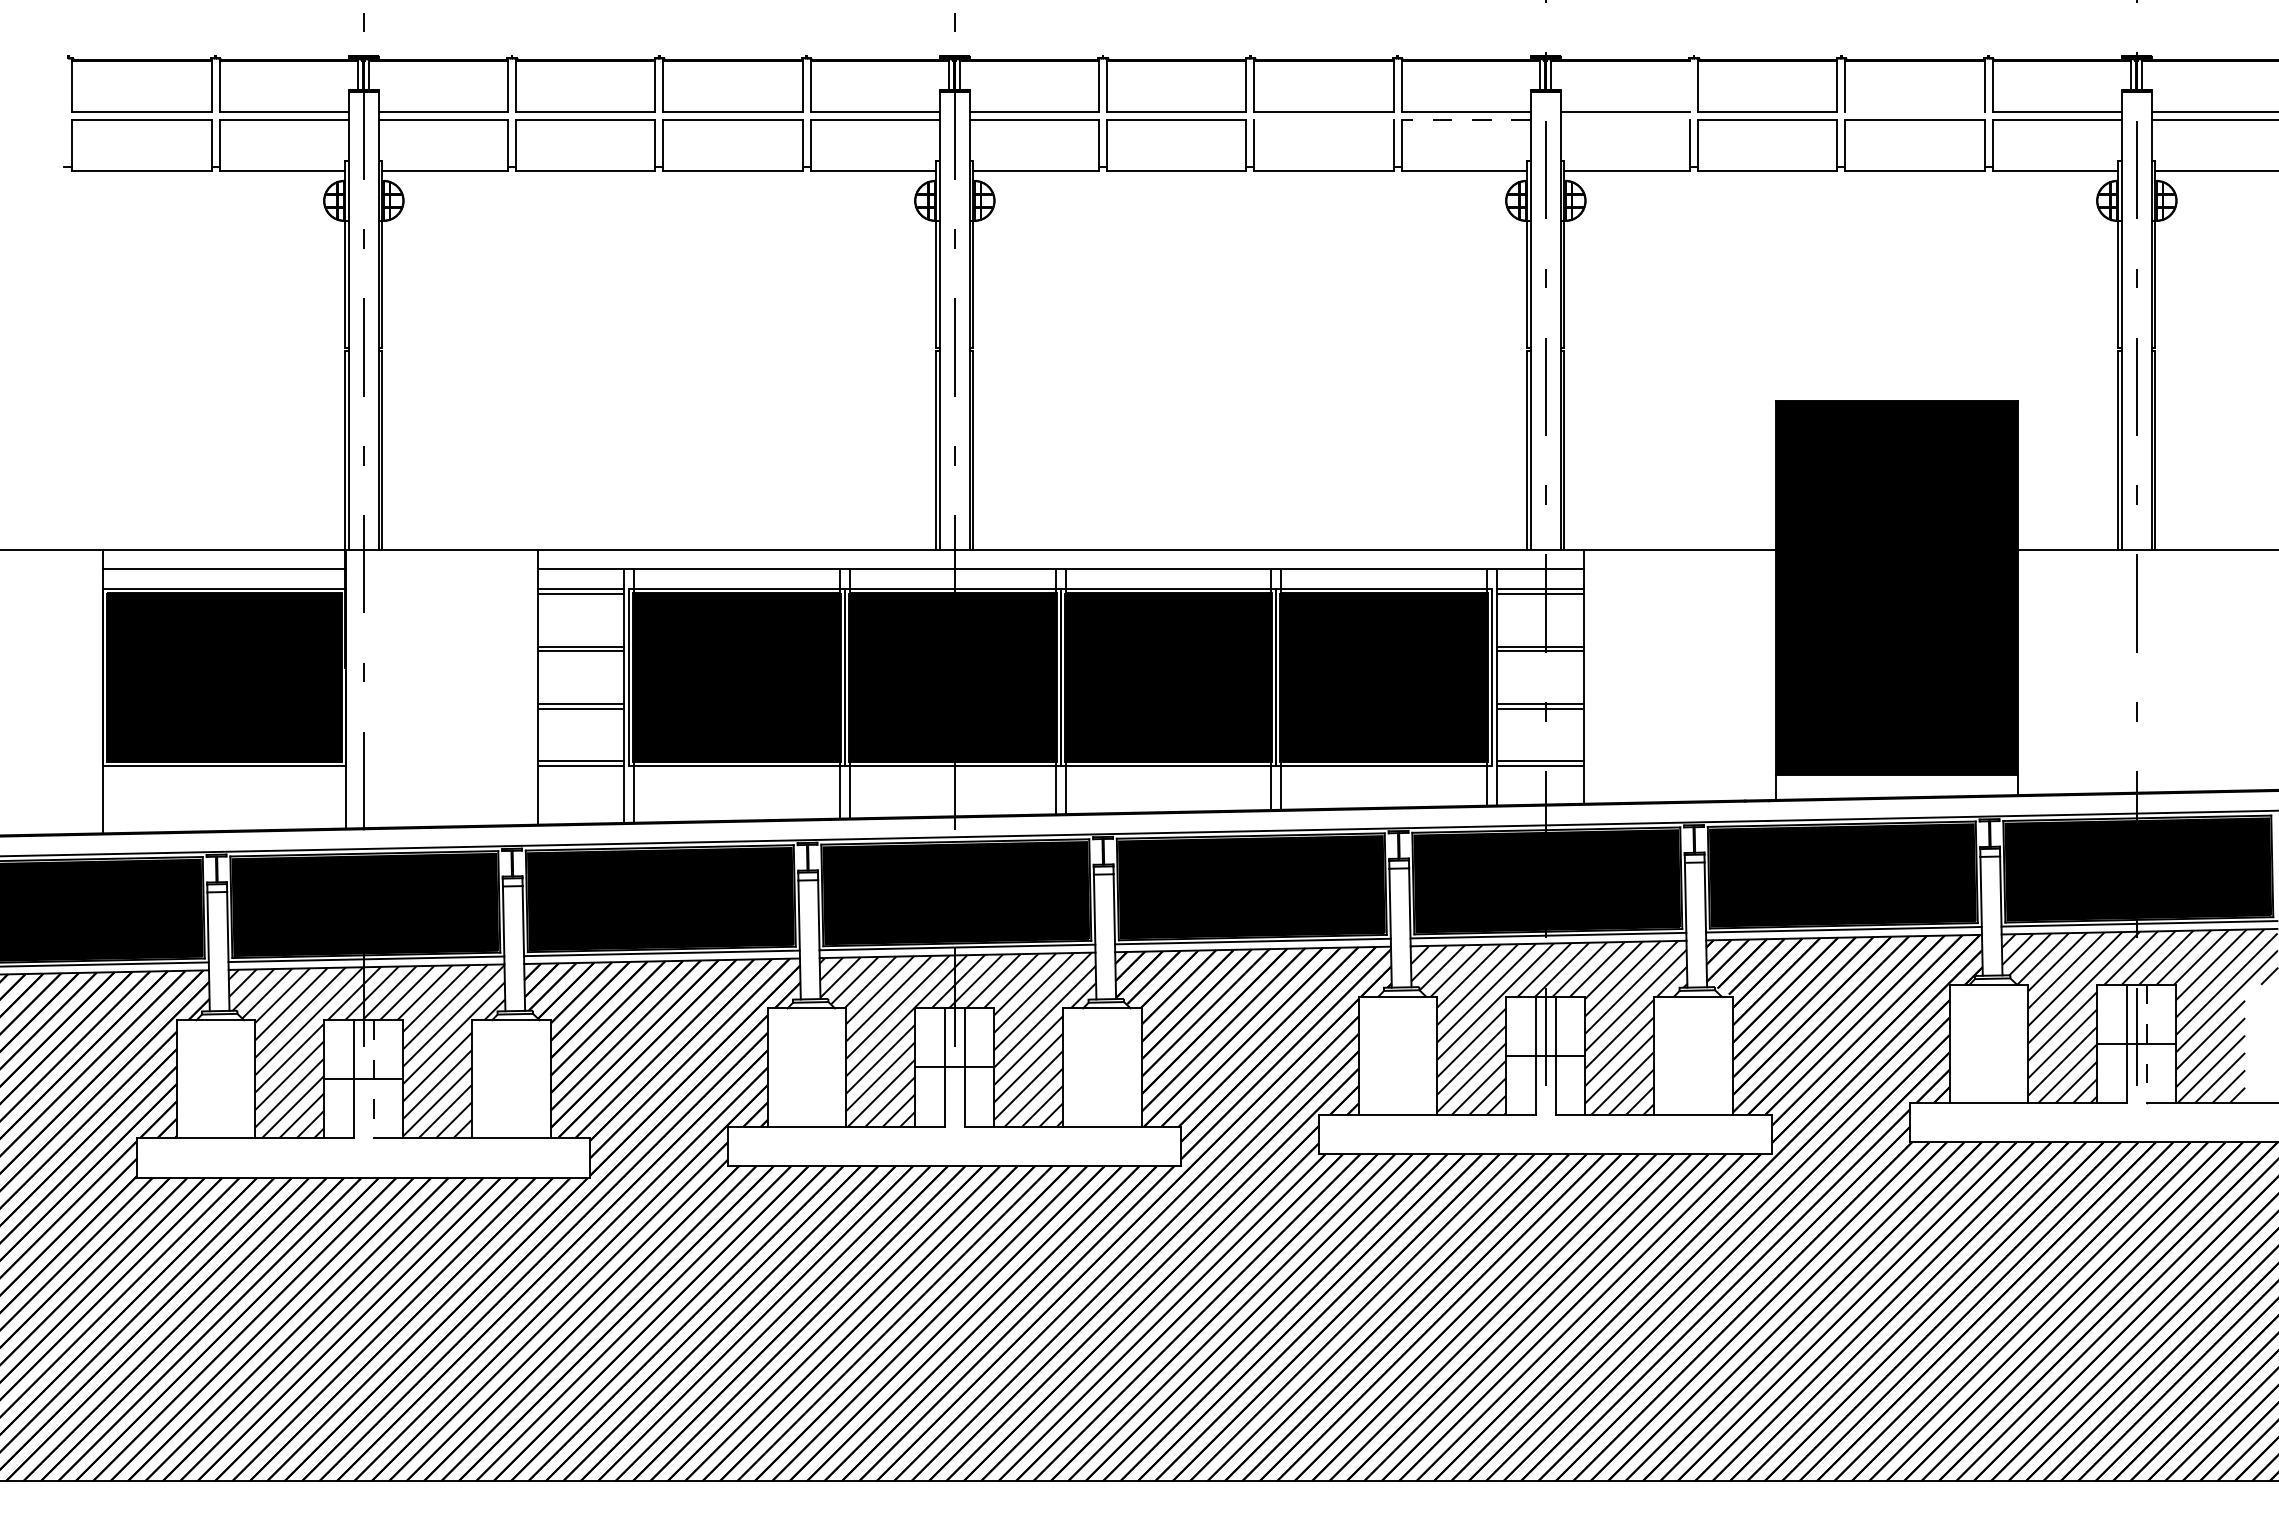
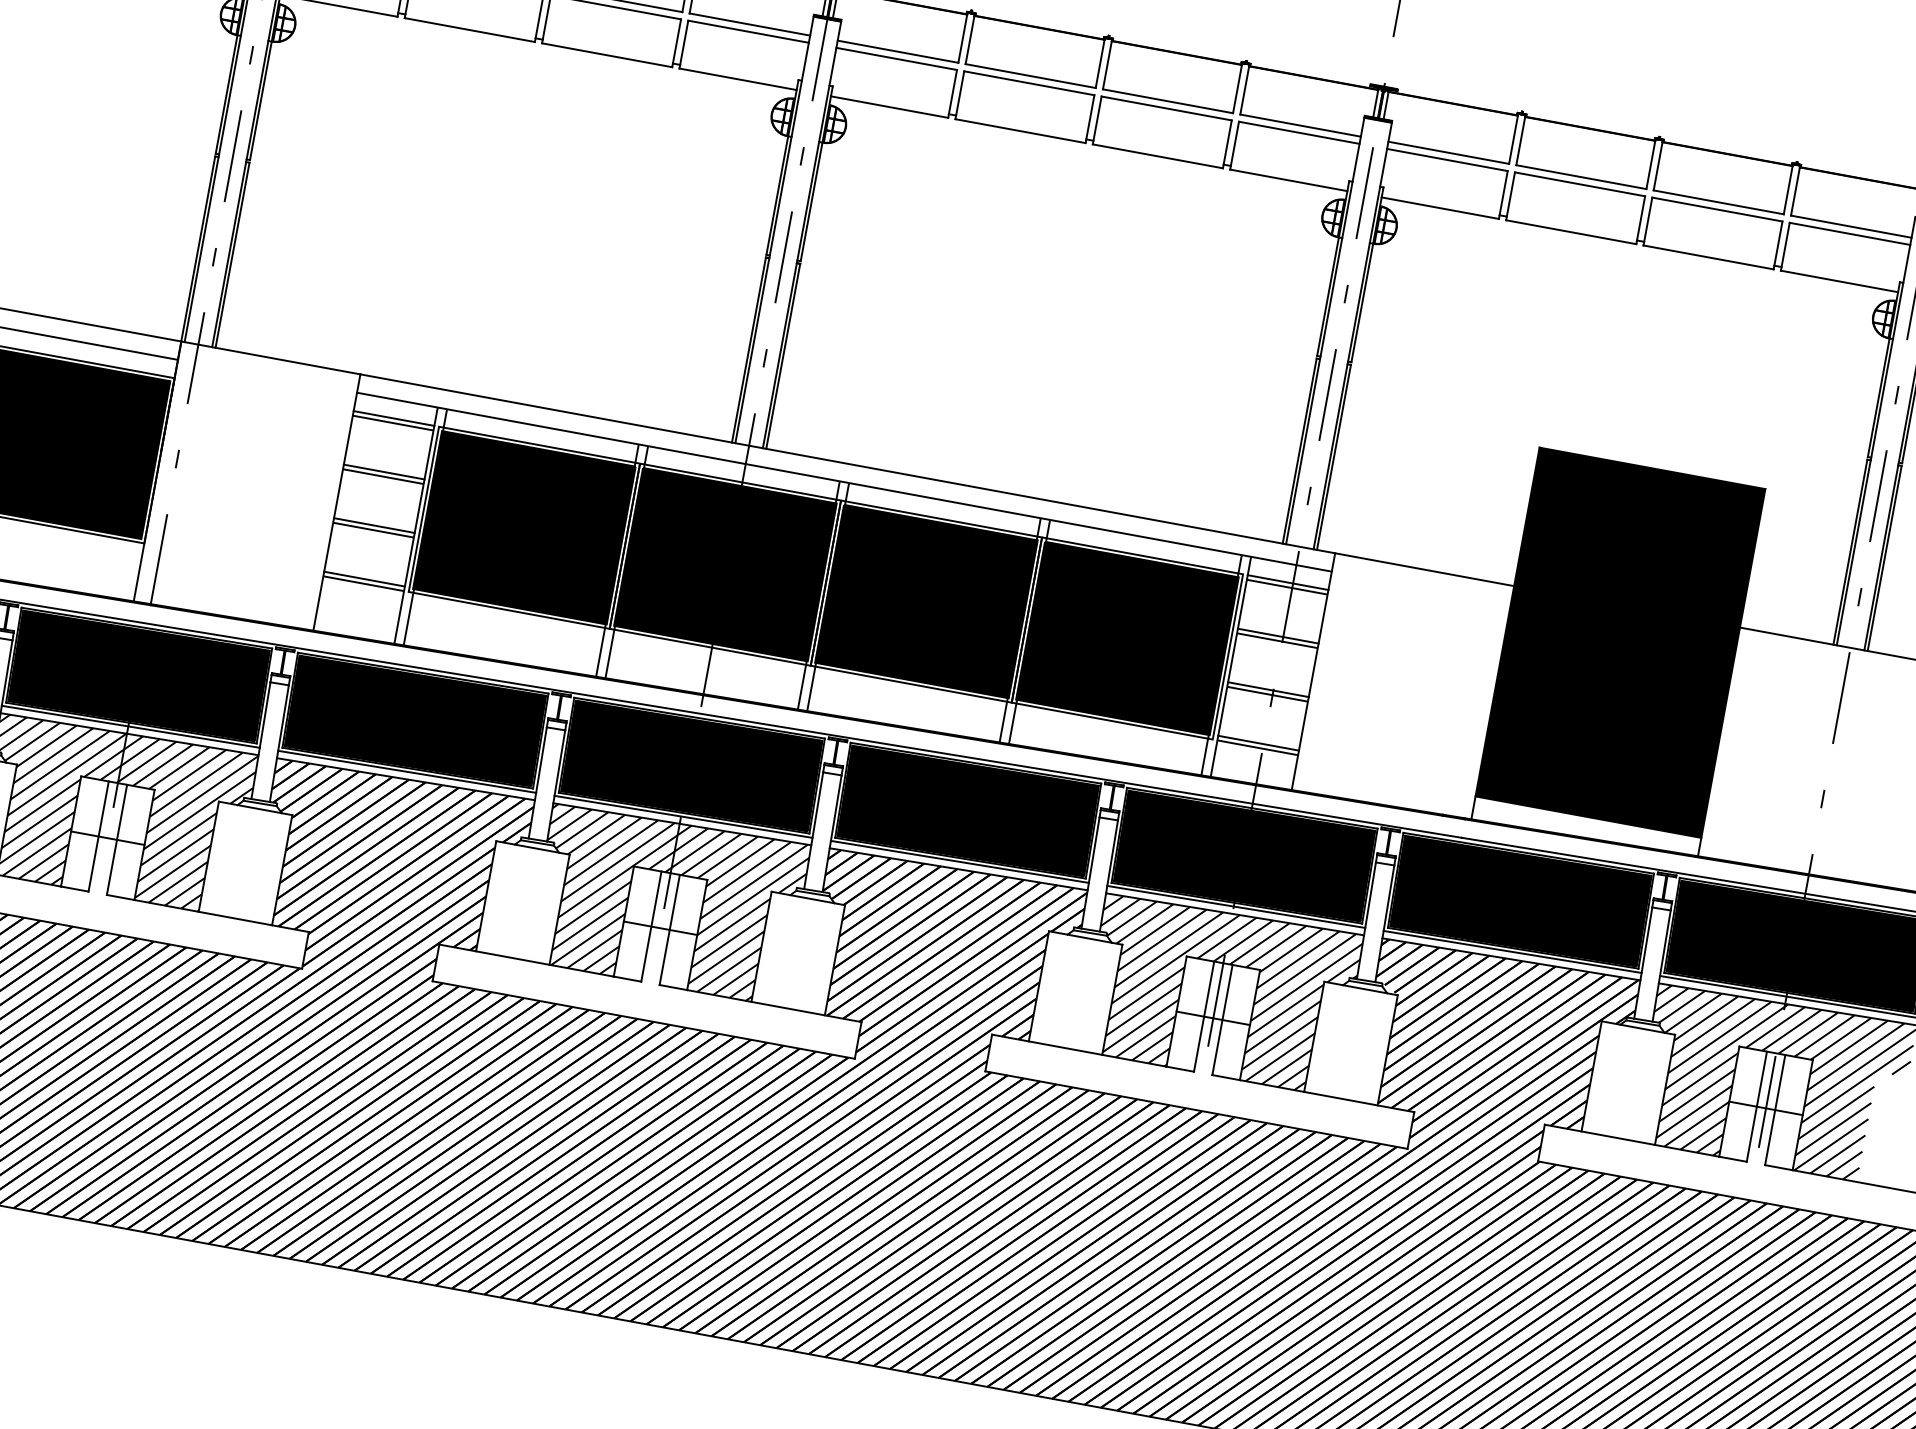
line: (1690, 86) -> (1513, 139), added
line: (1914, 112) -> (1718, 202), added
line: (1323, 119) -> (1166, 107), added
line: (1466, 119) -> (1299, 132), dashed -> solid
line: (1625, 119) -> (1447, 159), added
line: (2146, 1044) -> (1774, 1110), dashed -> solid
line: (373, 1079) -> (116, 840), dashed -> solid

